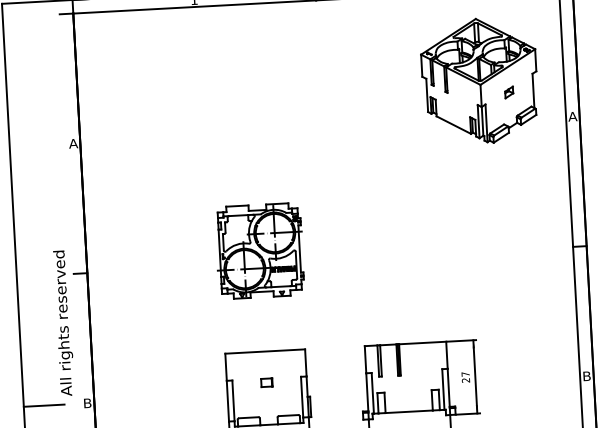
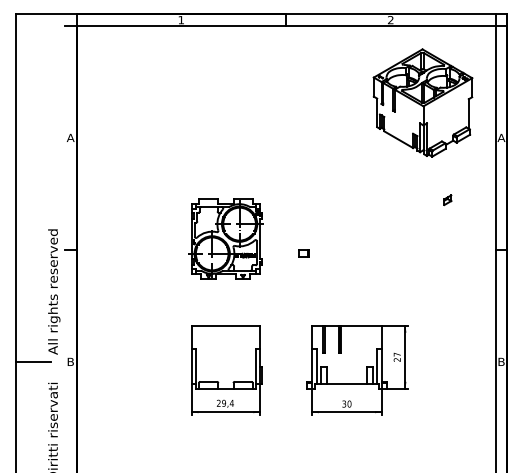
part: (508, 92) -> (447, 200), moved
part: (266, 382) -> (303, 253), moved

